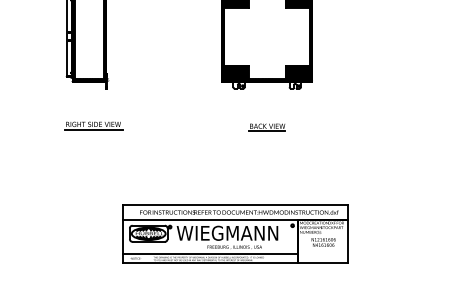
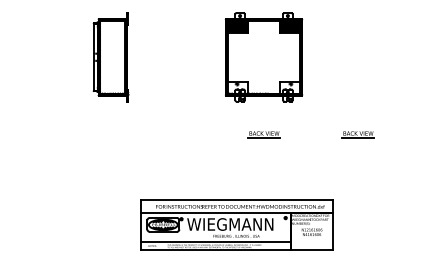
hatch: (234, 73) -> (236, 88), removed
hatch: (298, 73) -> (290, 88), removed
part: (93, 125) -> (116, 132), removed
part: (377, 127) -> (357, 134), added

